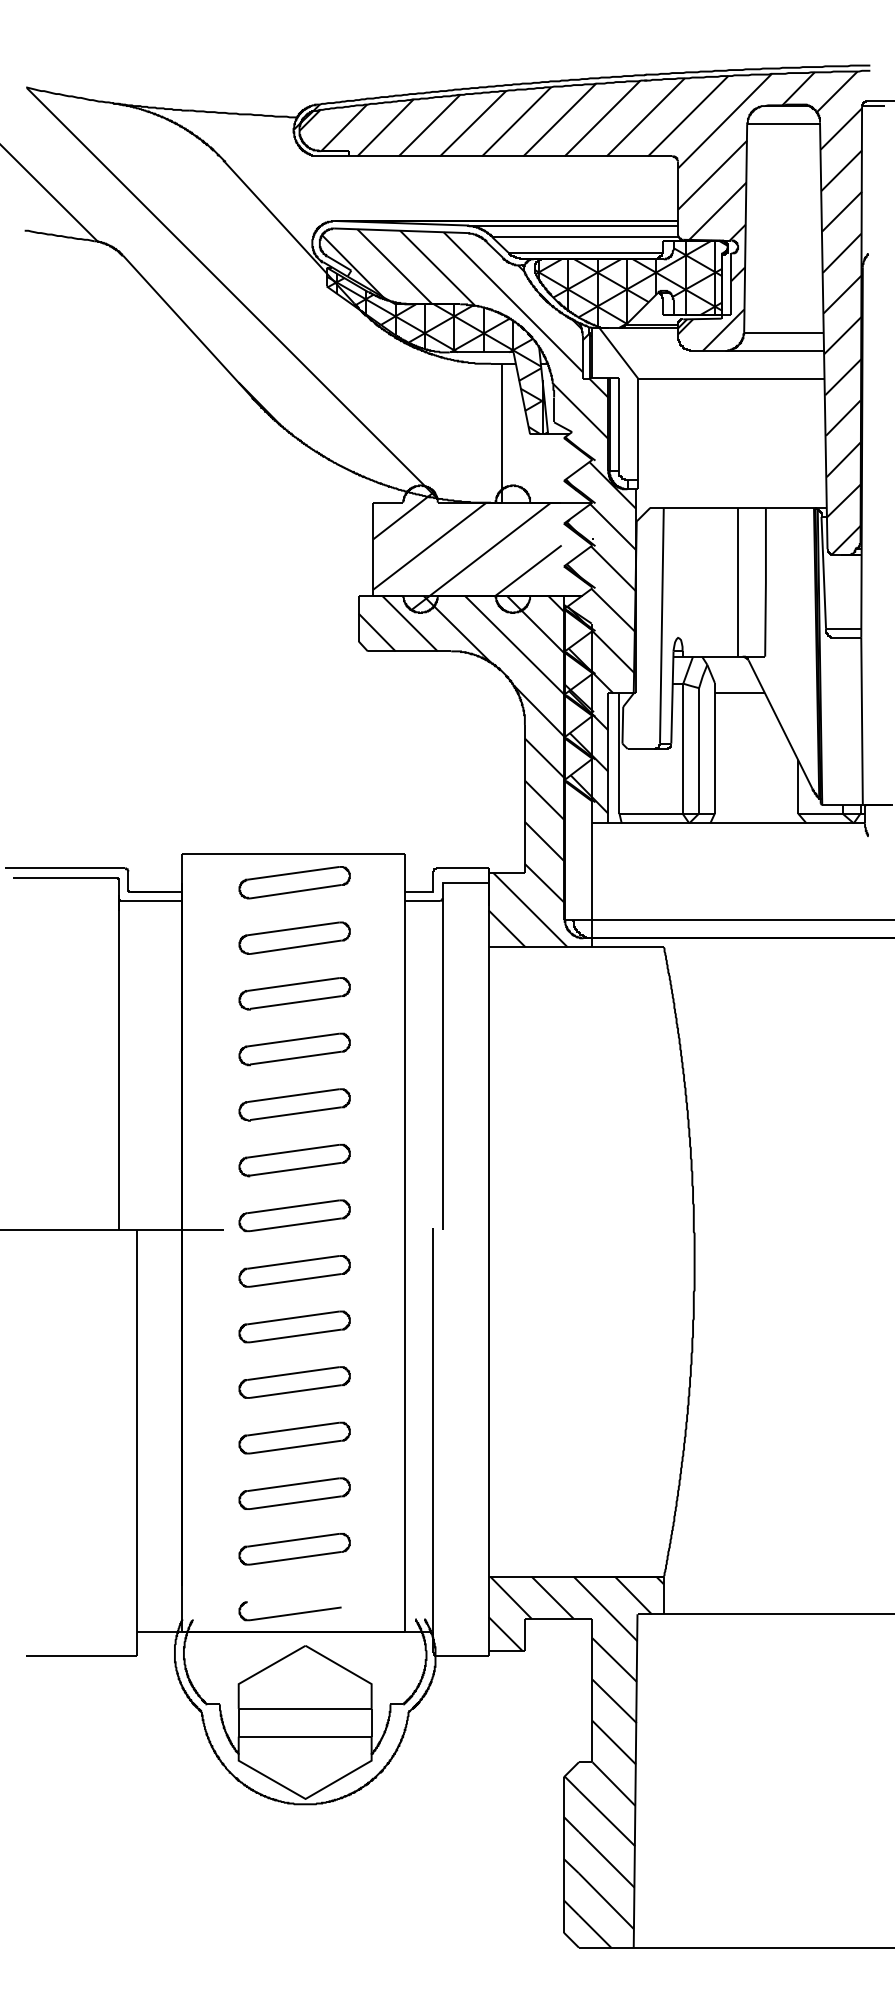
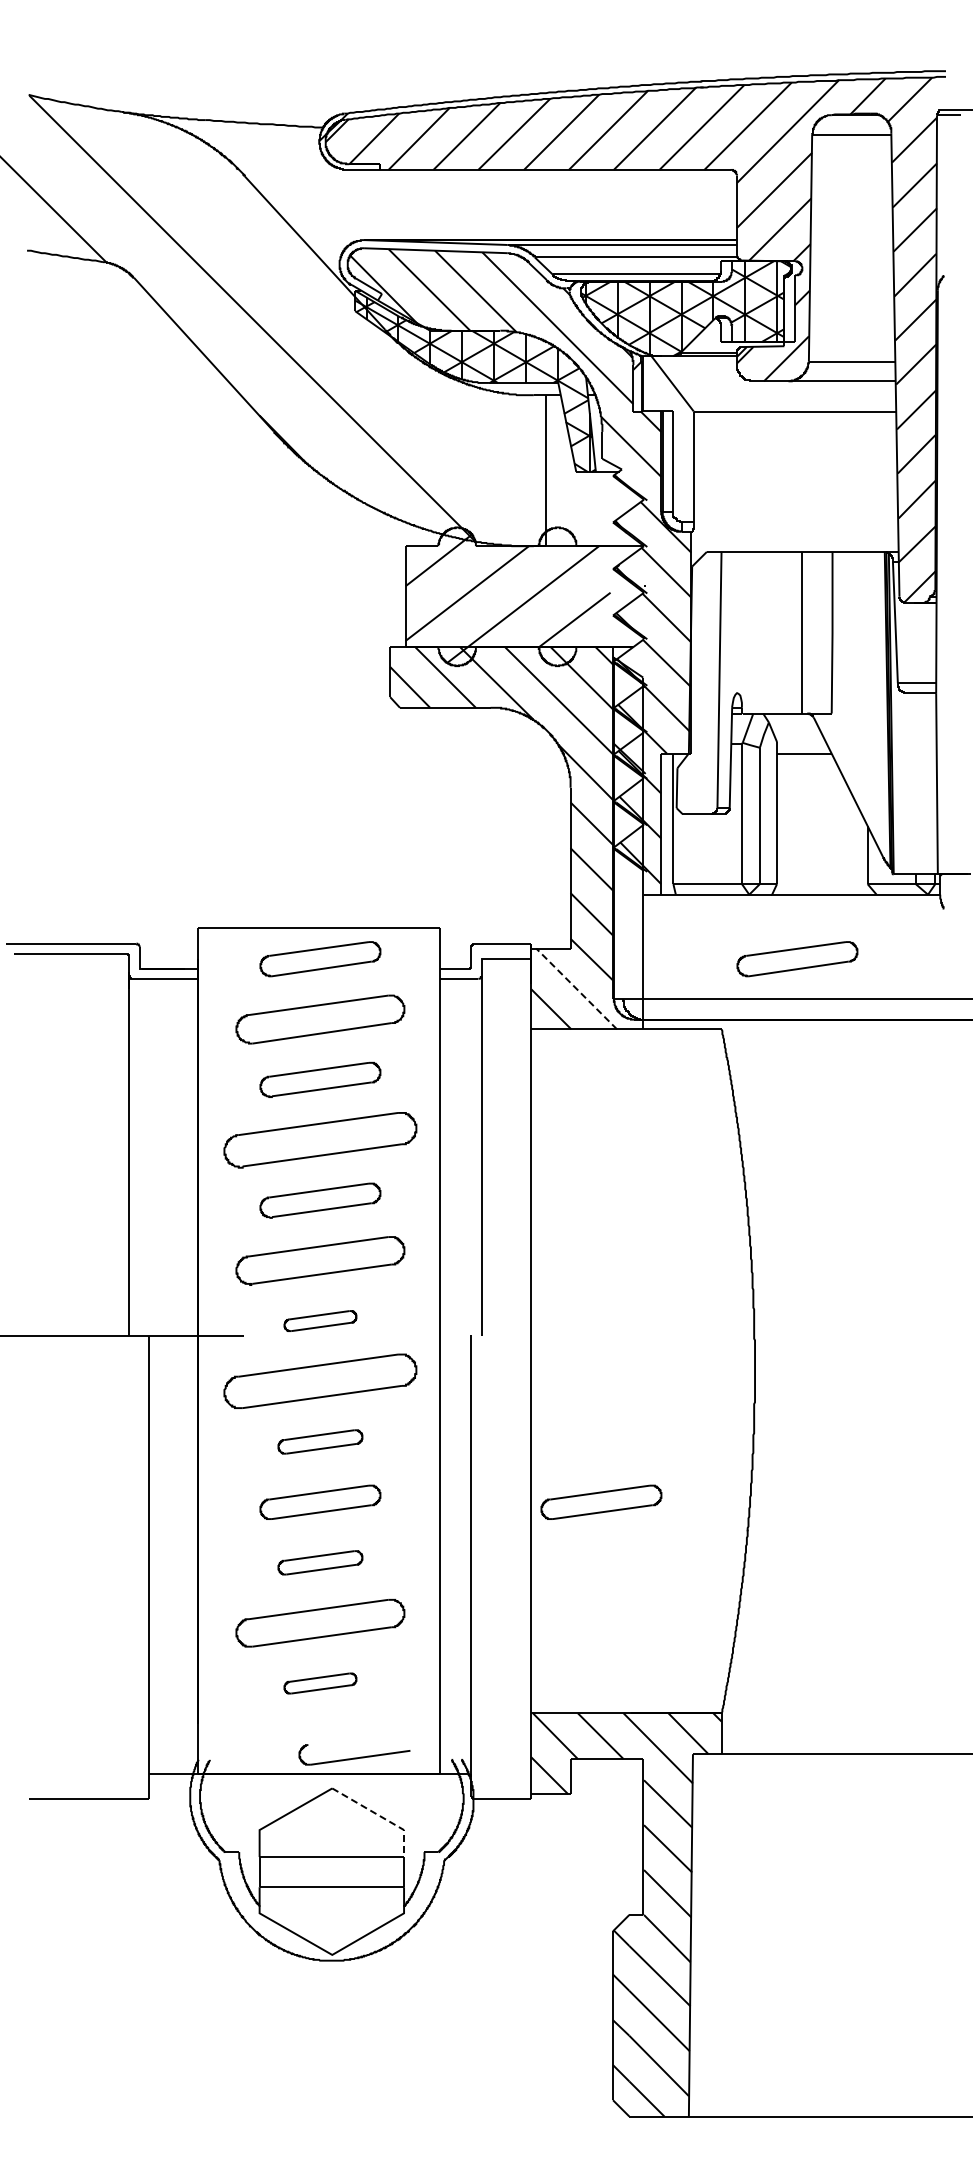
part: (733, 882) -> (797, 959), added
line: (530, 909) -> (576, 988), solid -> dashed
part: (294, 938) -> (320, 1019), size x1.4
part: (294, 1049) -> (320, 1140), size x1.6
part: (294, 1160) -> (320, 1261), size x1.4
part: (294, 1215) -> (320, 1320), size x0.6
part: (294, 1271) -> (320, 1381), size x1.6
part: (294, 1326) -> (320, 1441), size x0.7
part: (553, 1381) -> (601, 1501), added
part: (294, 1437) -> (320, 1562), size x0.7
part: (294, 1493) -> (320, 1622), size x1.4
part: (294, 1549) -> (320, 1683), size x0.6
part: (290, 1610) -> (354, 1754), moved
line: (349, 1671) -> (380, 1816), solid -> dashed

